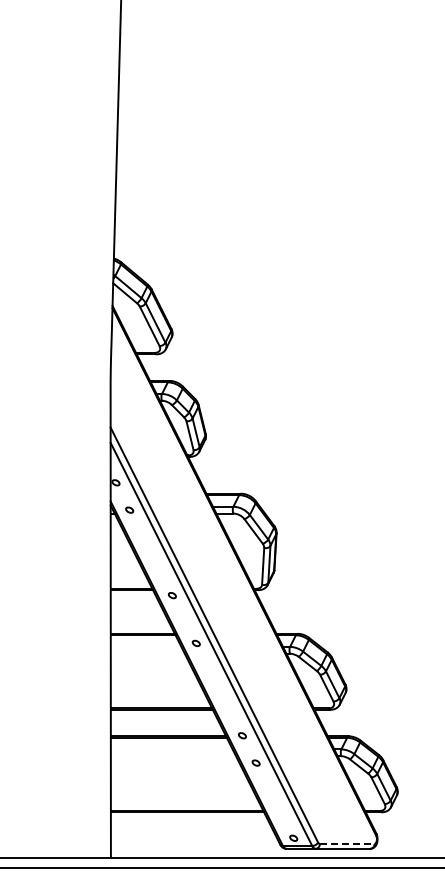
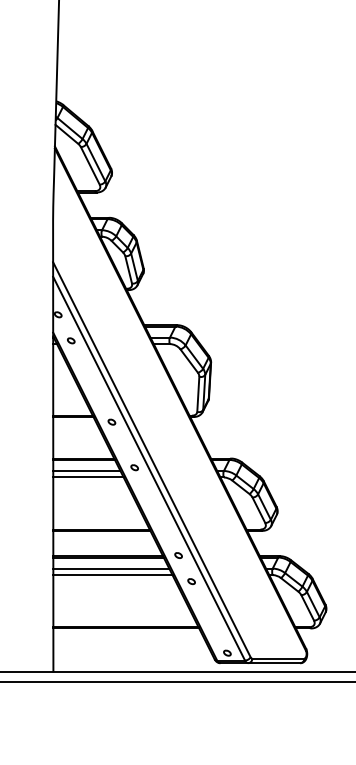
line: (145, 646) -> (86, 470), added
line: (147, 653) -> (88, 477), added
line: (171, 749) -> (111, 568), added
line: (173, 756) -> (112, 575), added
line: (347, 843) -> (278, 658), dashed -> solid

